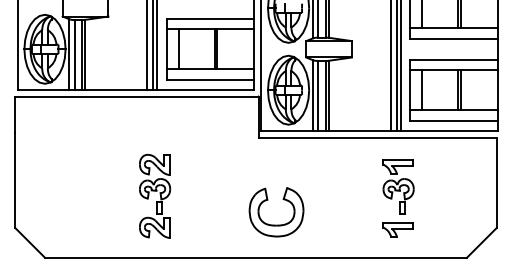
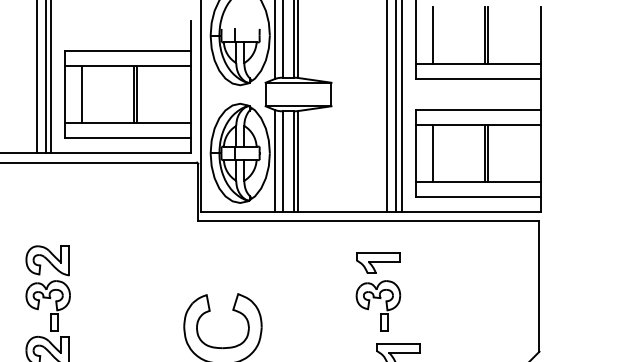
part: (398, 186) -> (378, 291), moved

